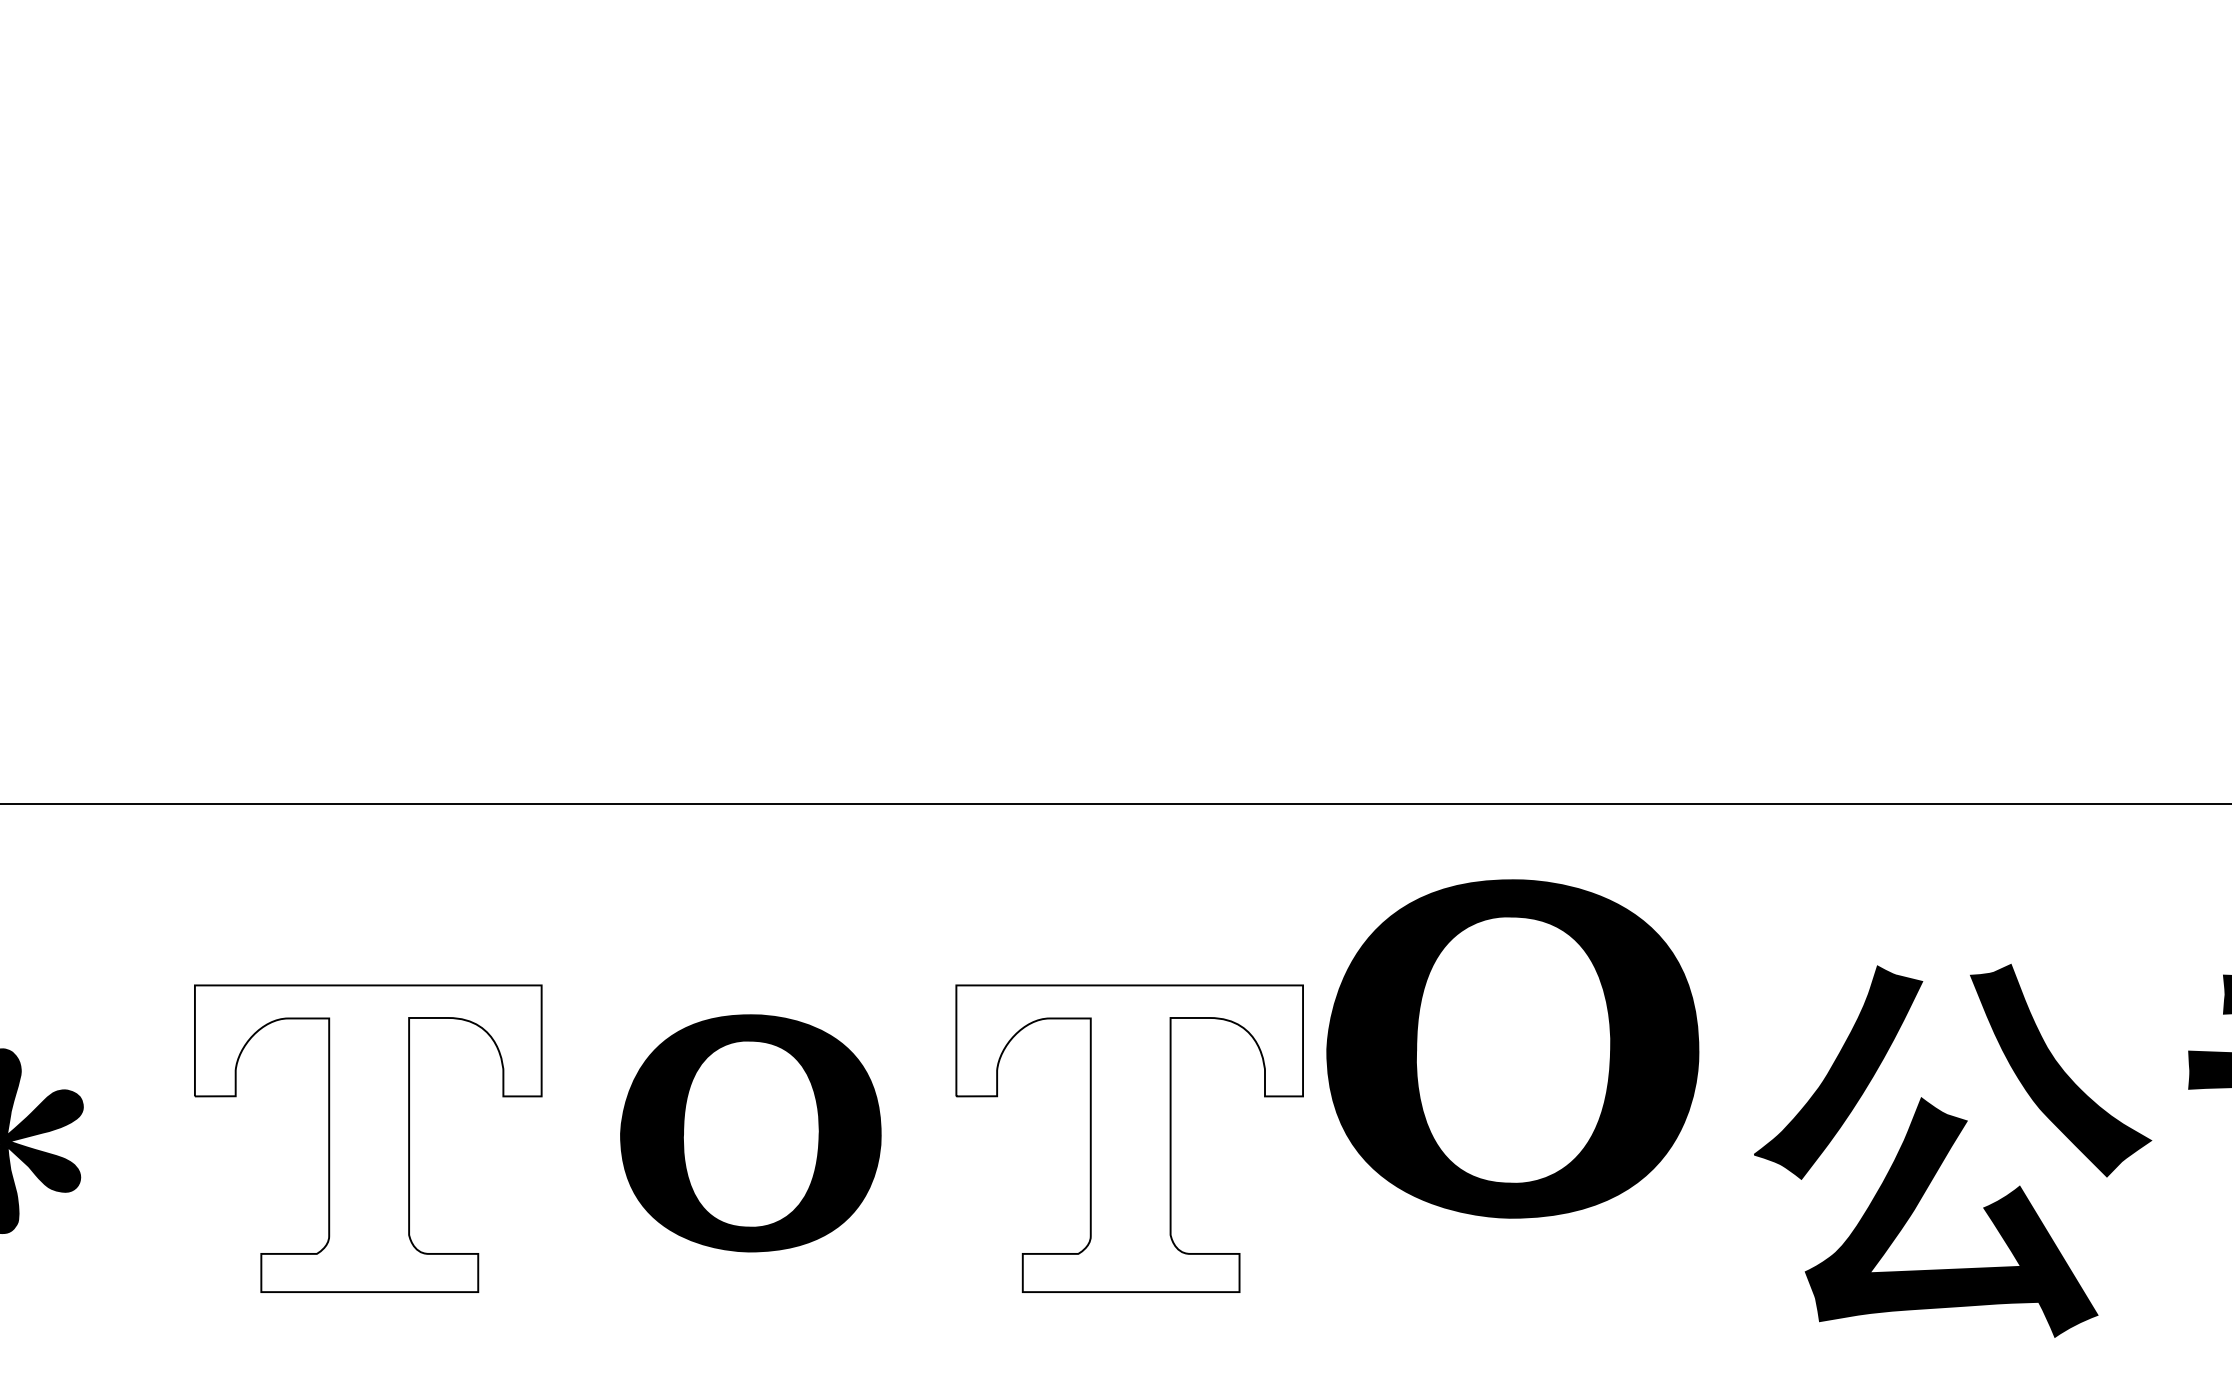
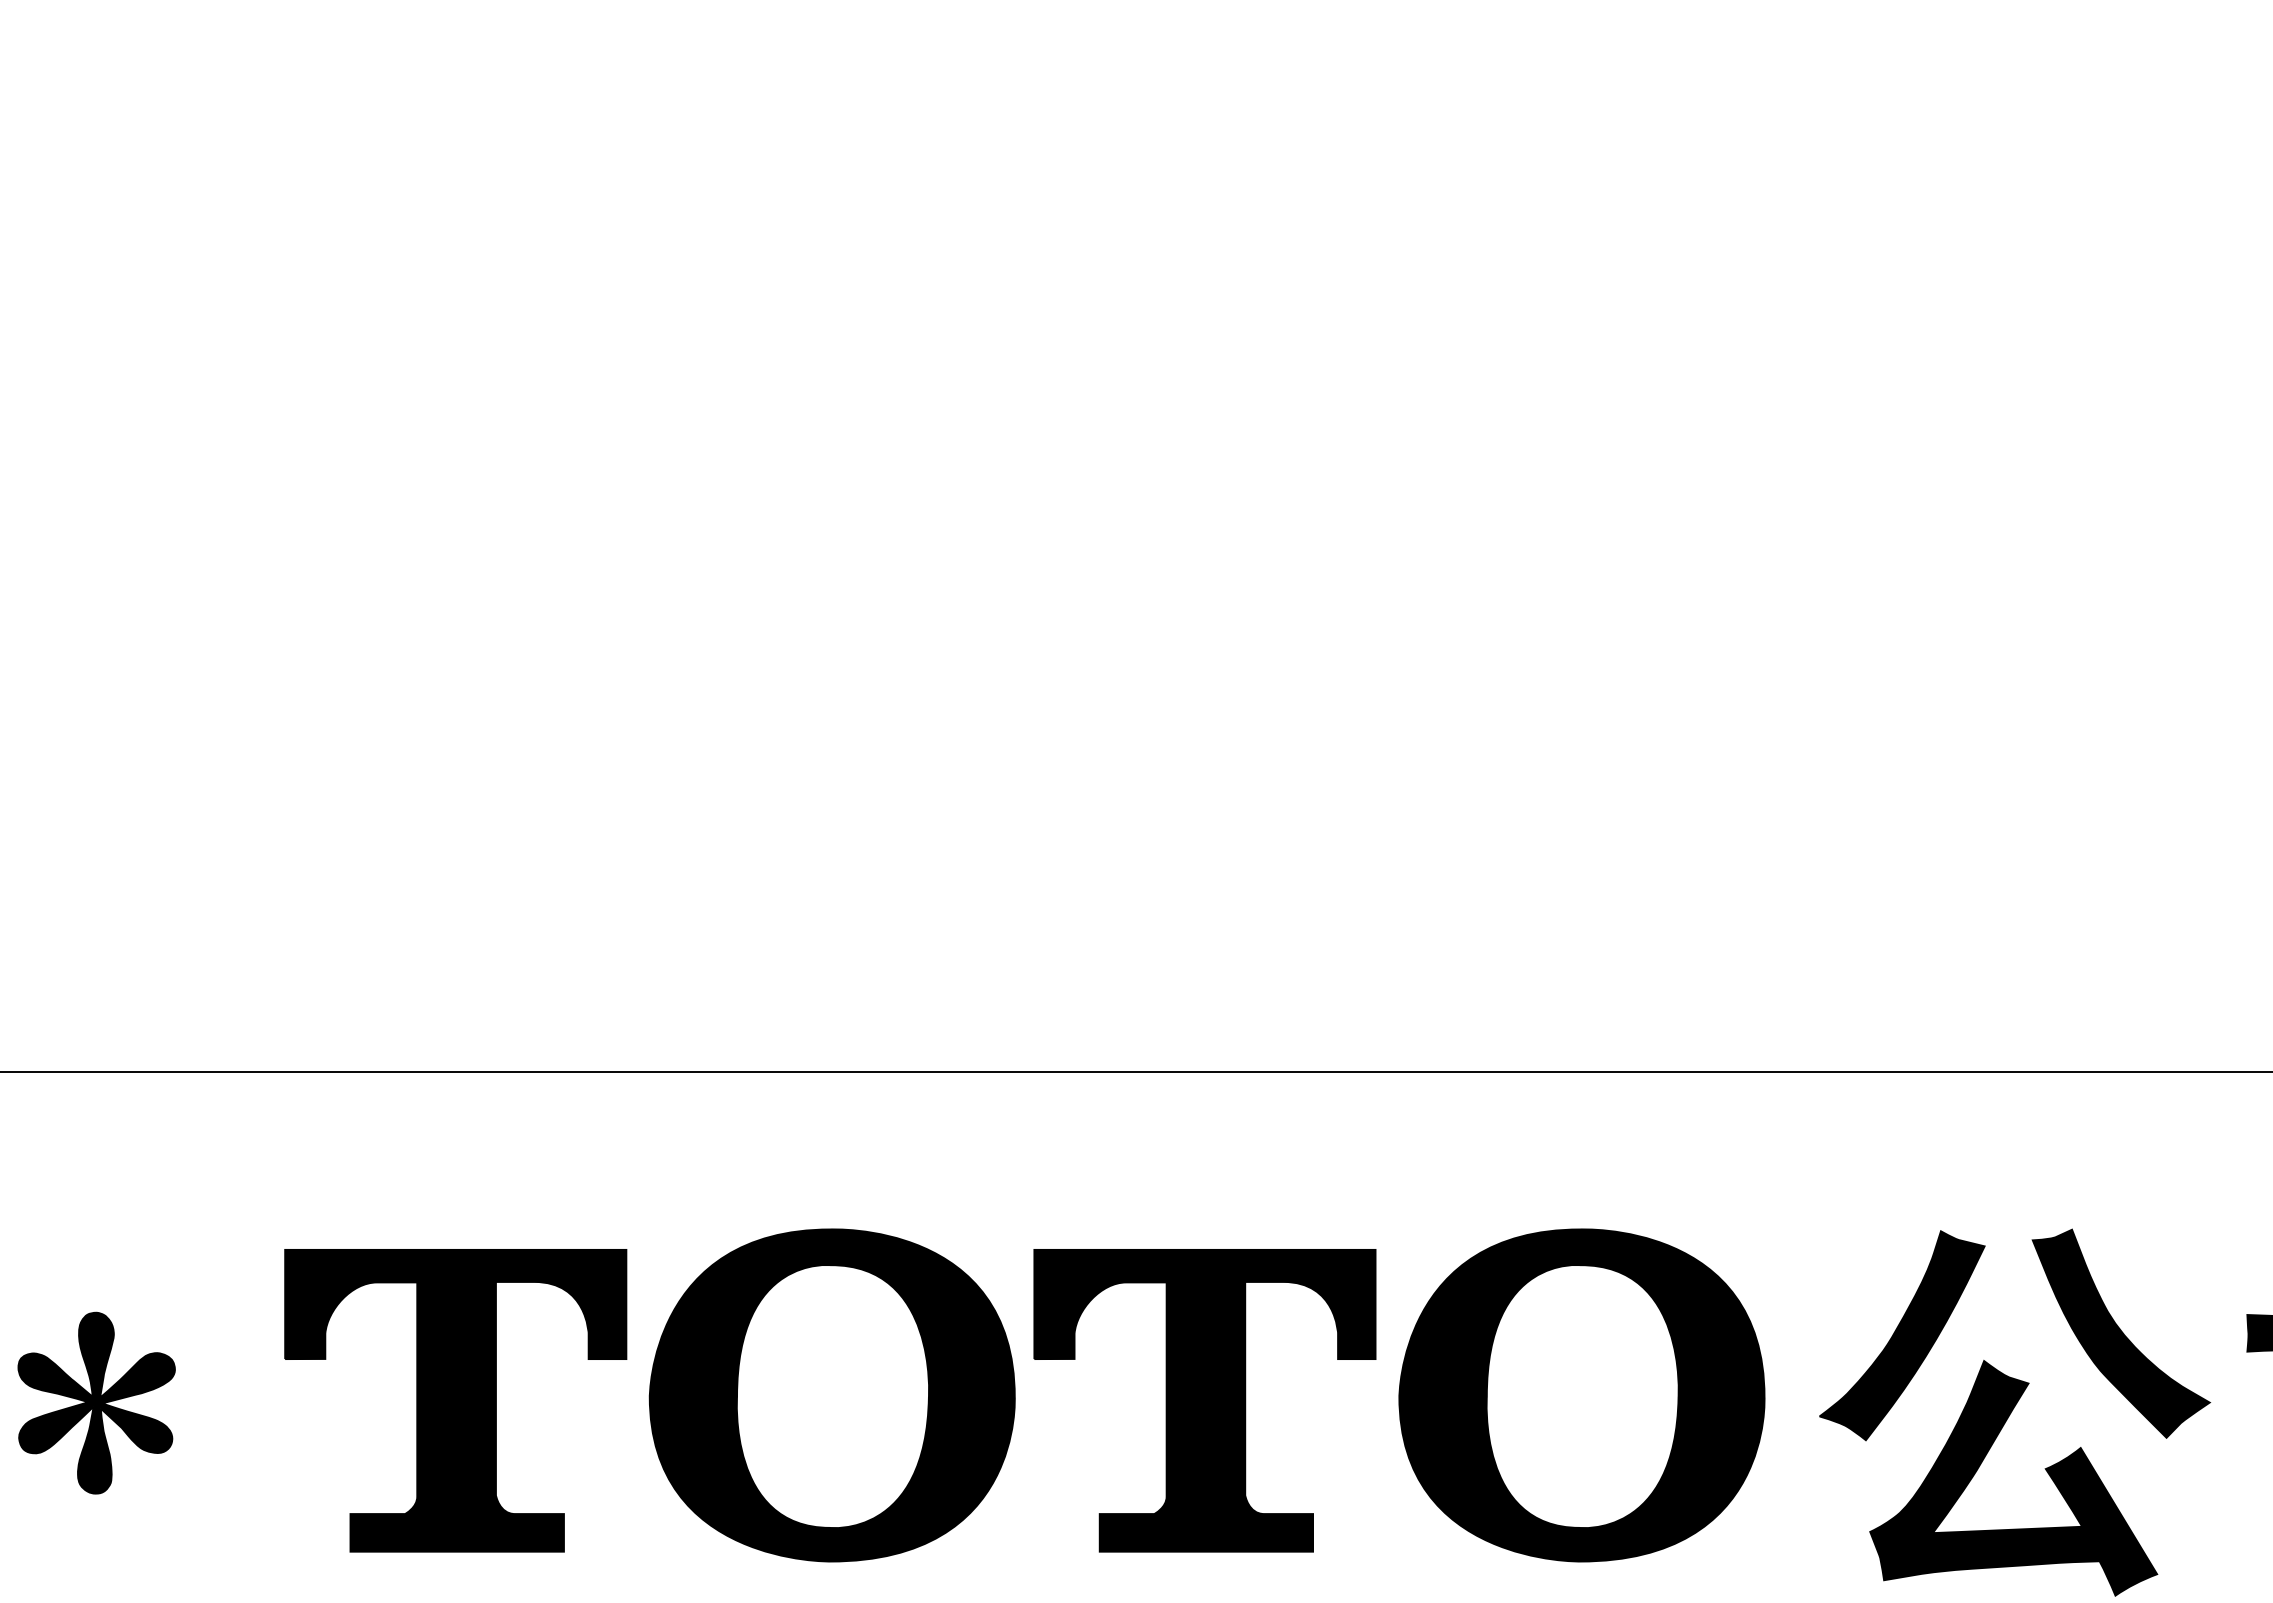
part: (1512, 1049) -> (1581, 1395), moved
part: (750, 1133) -> (831, 1395), size x1.43
fill: (368, 1138) -> (455, 1400), added
fill: (1129, 1138) -> (1204, 1400), added

